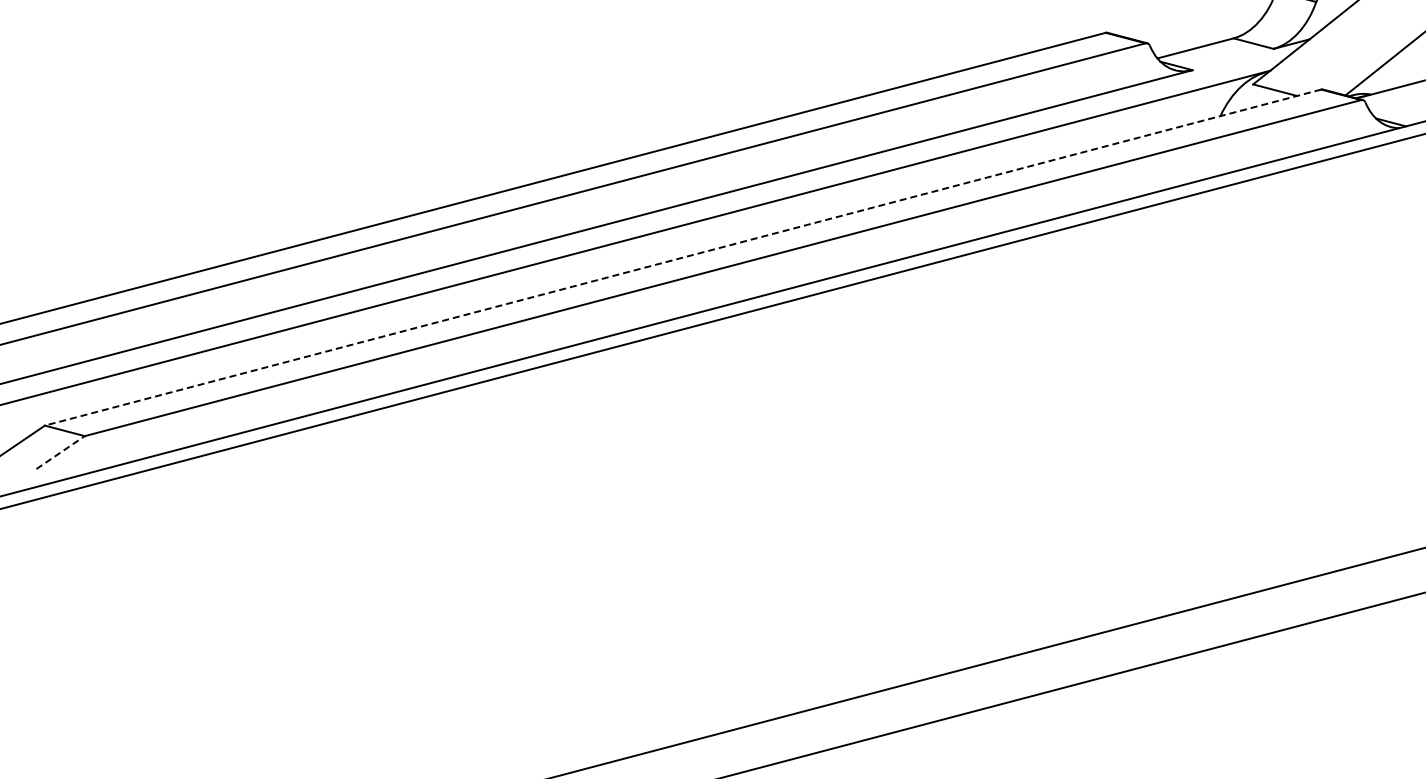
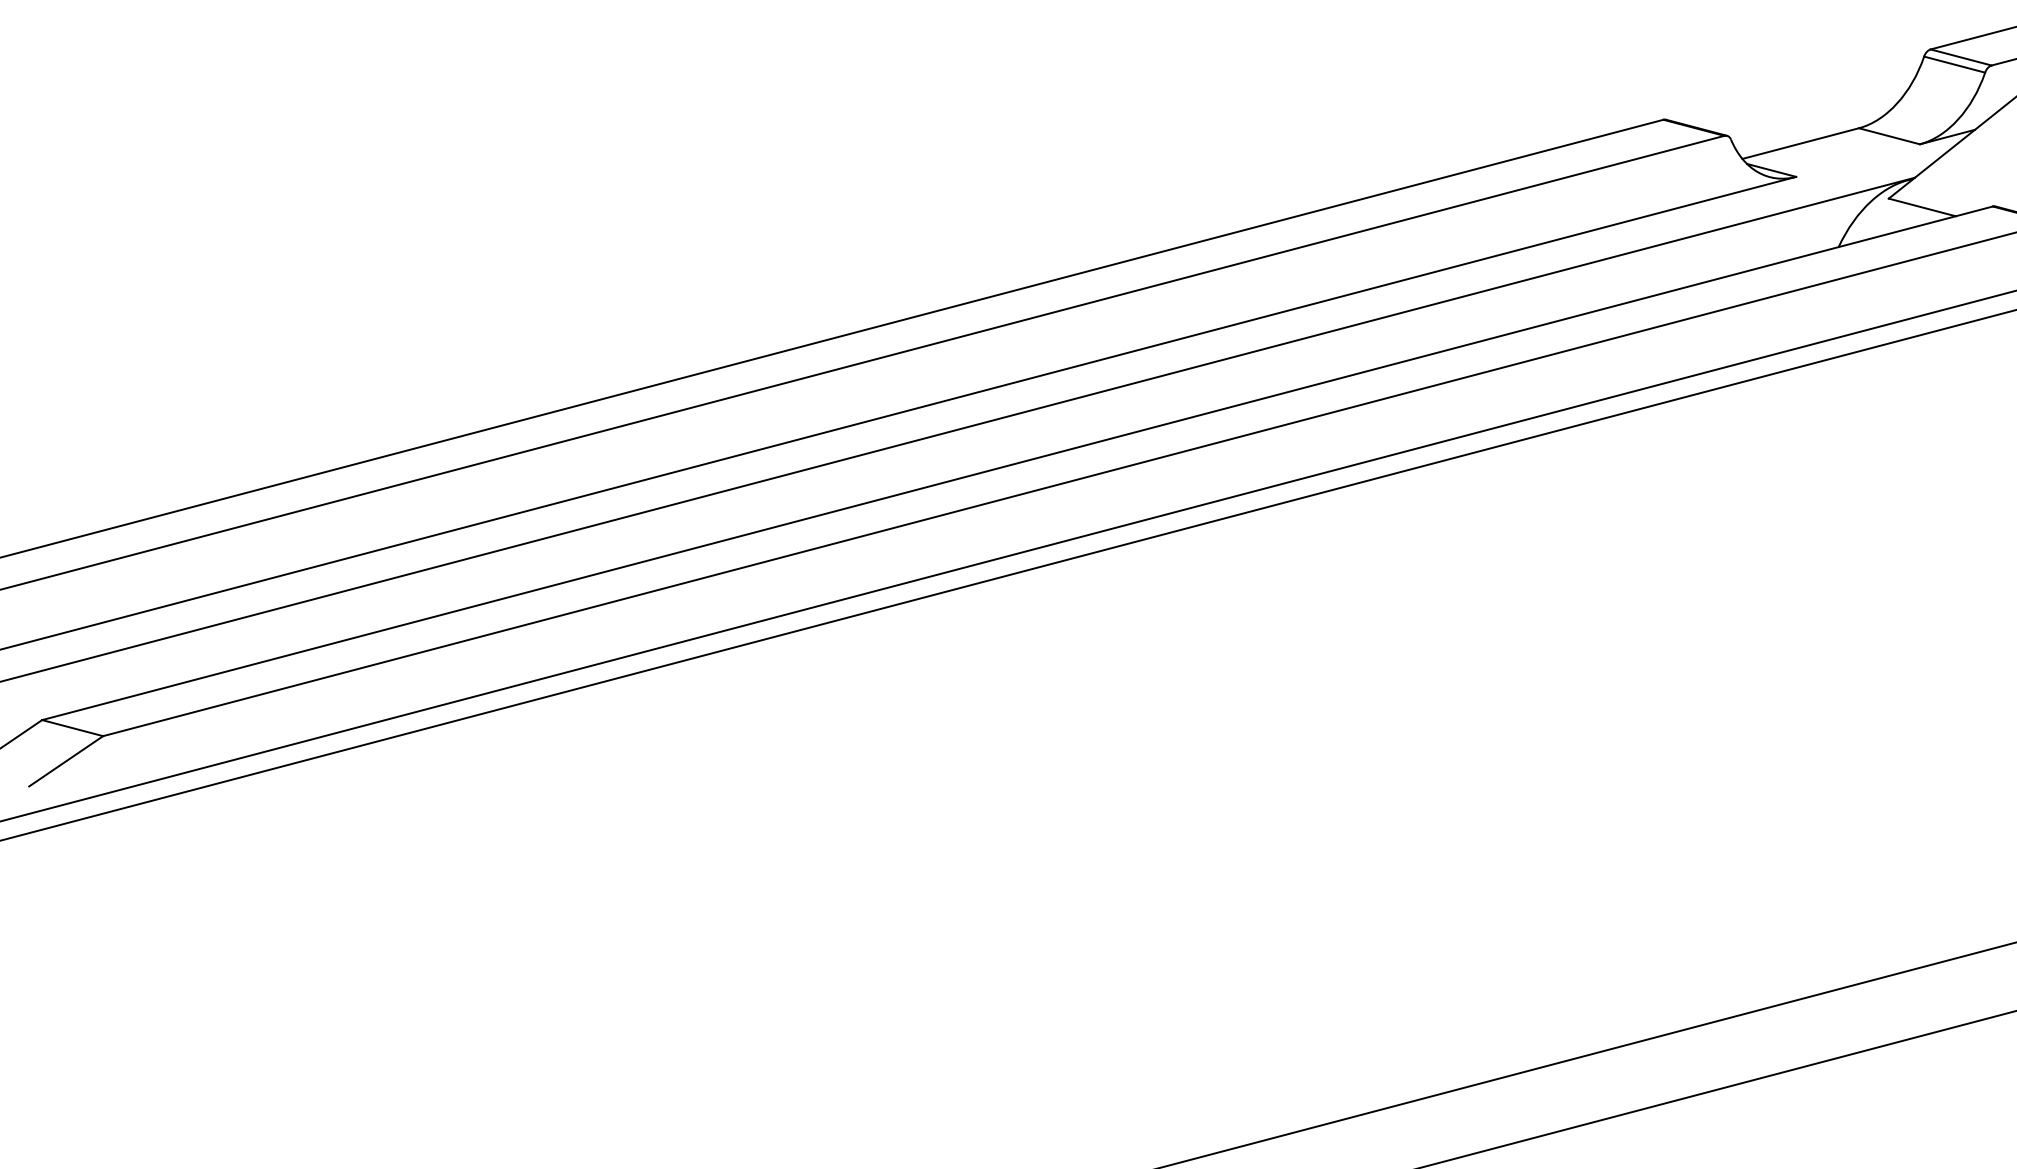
line: (683, 257) -> (1018, 463), dashed -> solid
line: (61, 452) -> (67, 761), dashed -> solid

